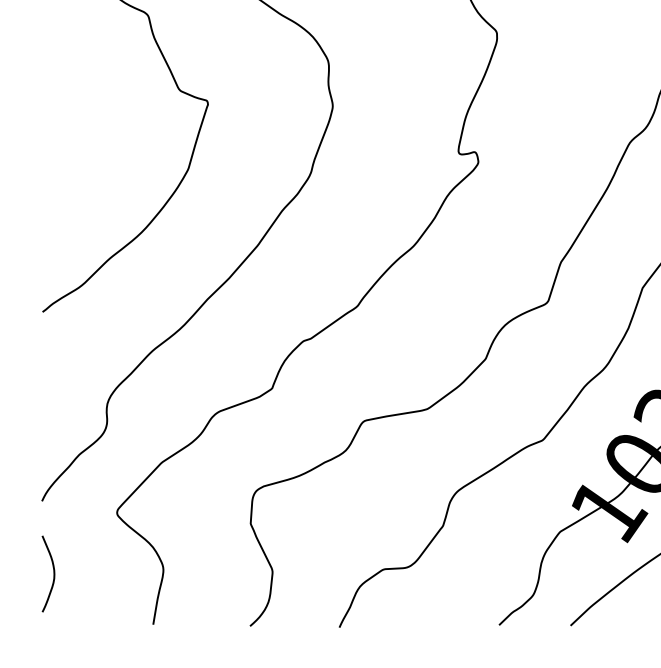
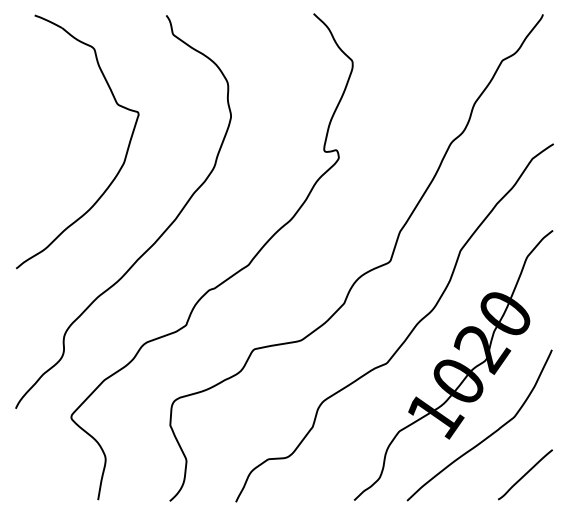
curve: (53, 573) -> (24, 462), removed

